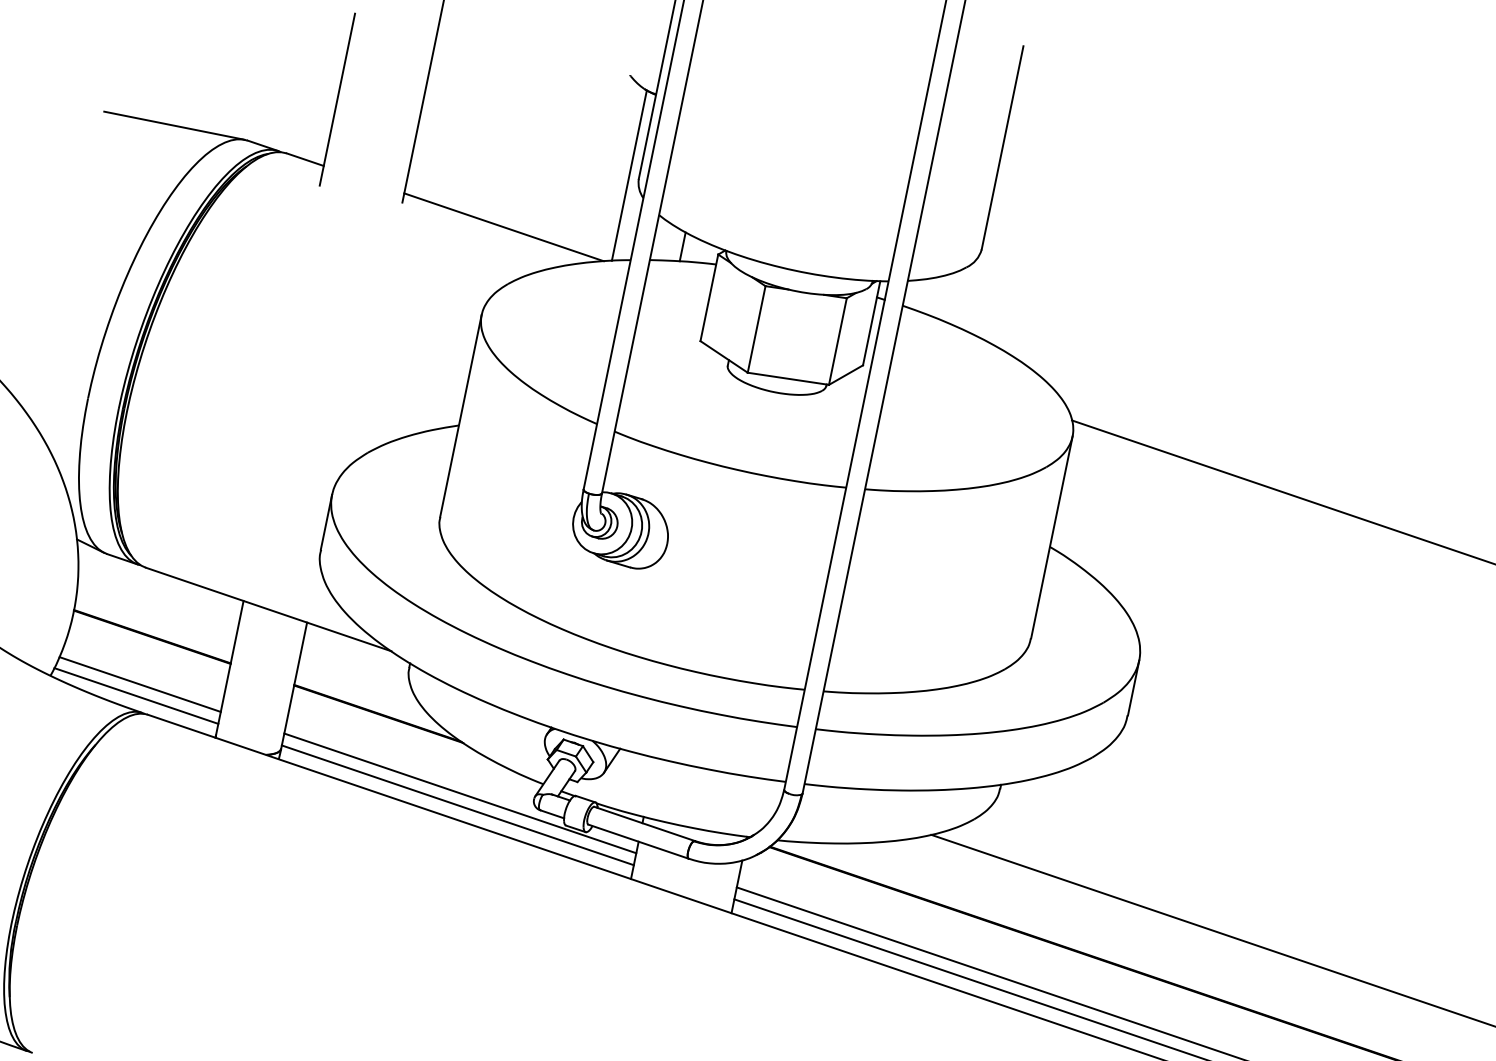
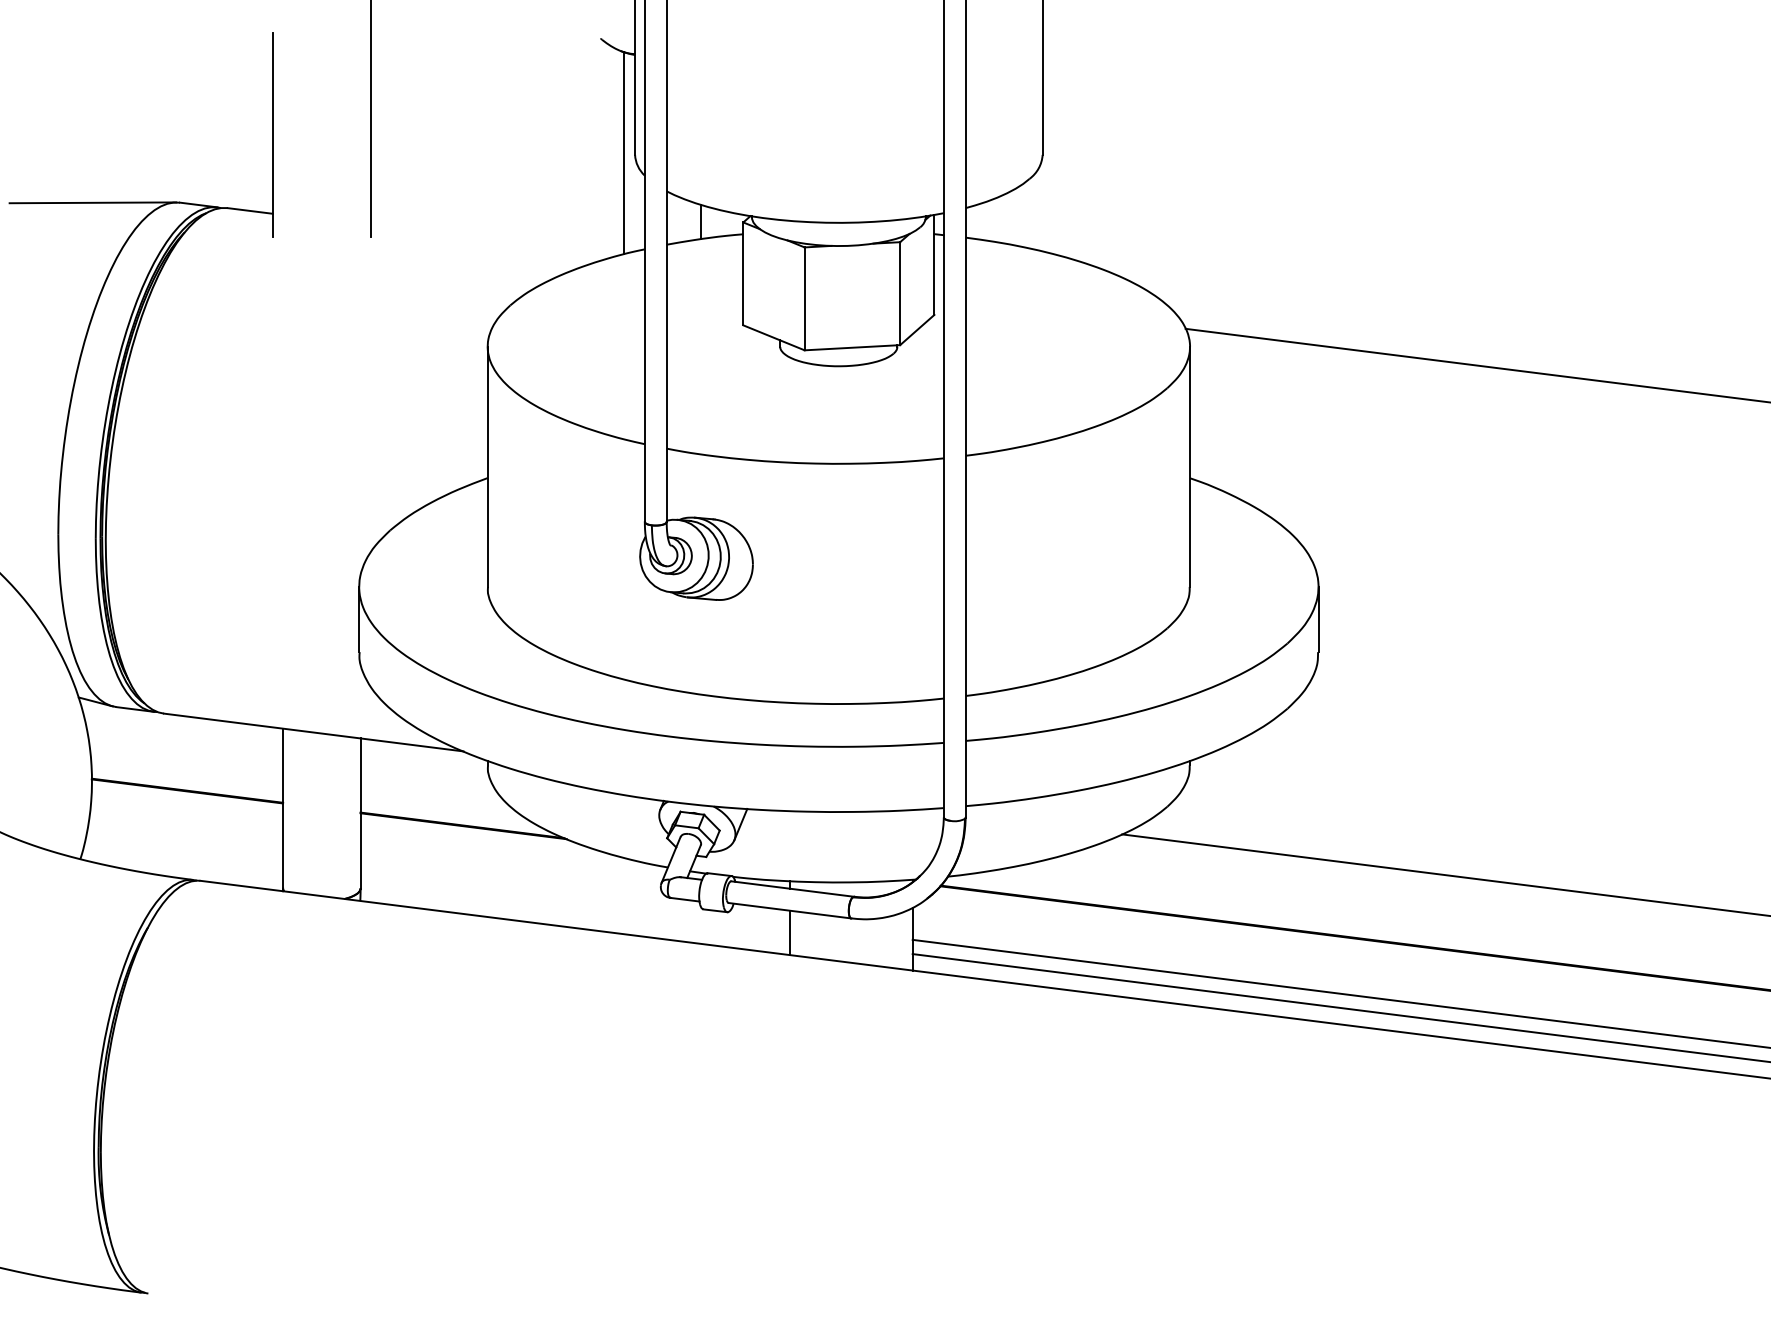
line: (503, 227) -> (492, 241), removed
line: (140, 683) -> (184, 847), removed
line: (136, 695) -> (183, 861), removed
line: (460, 793) -> (575, 897), removed
line: (458, 805) -> (575, 911), removed

